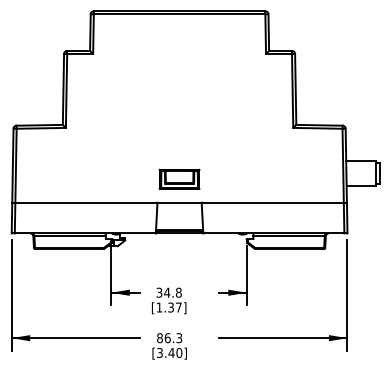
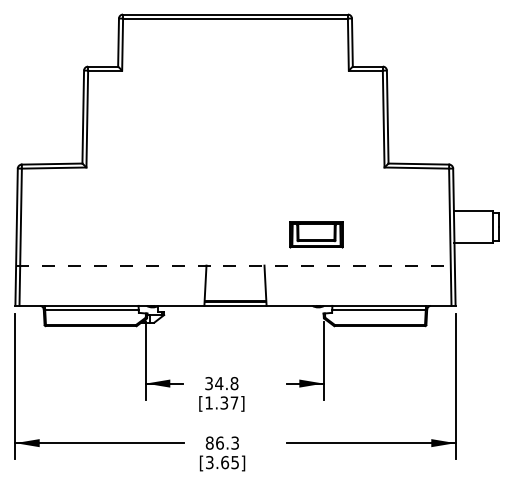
part: (179, 179) -> (316, 234), moved
line: (179, 202) -> (235, 265), solid -> dashed
text: (175, 352) -> (229, 462), [3.40] -> [3.65]

